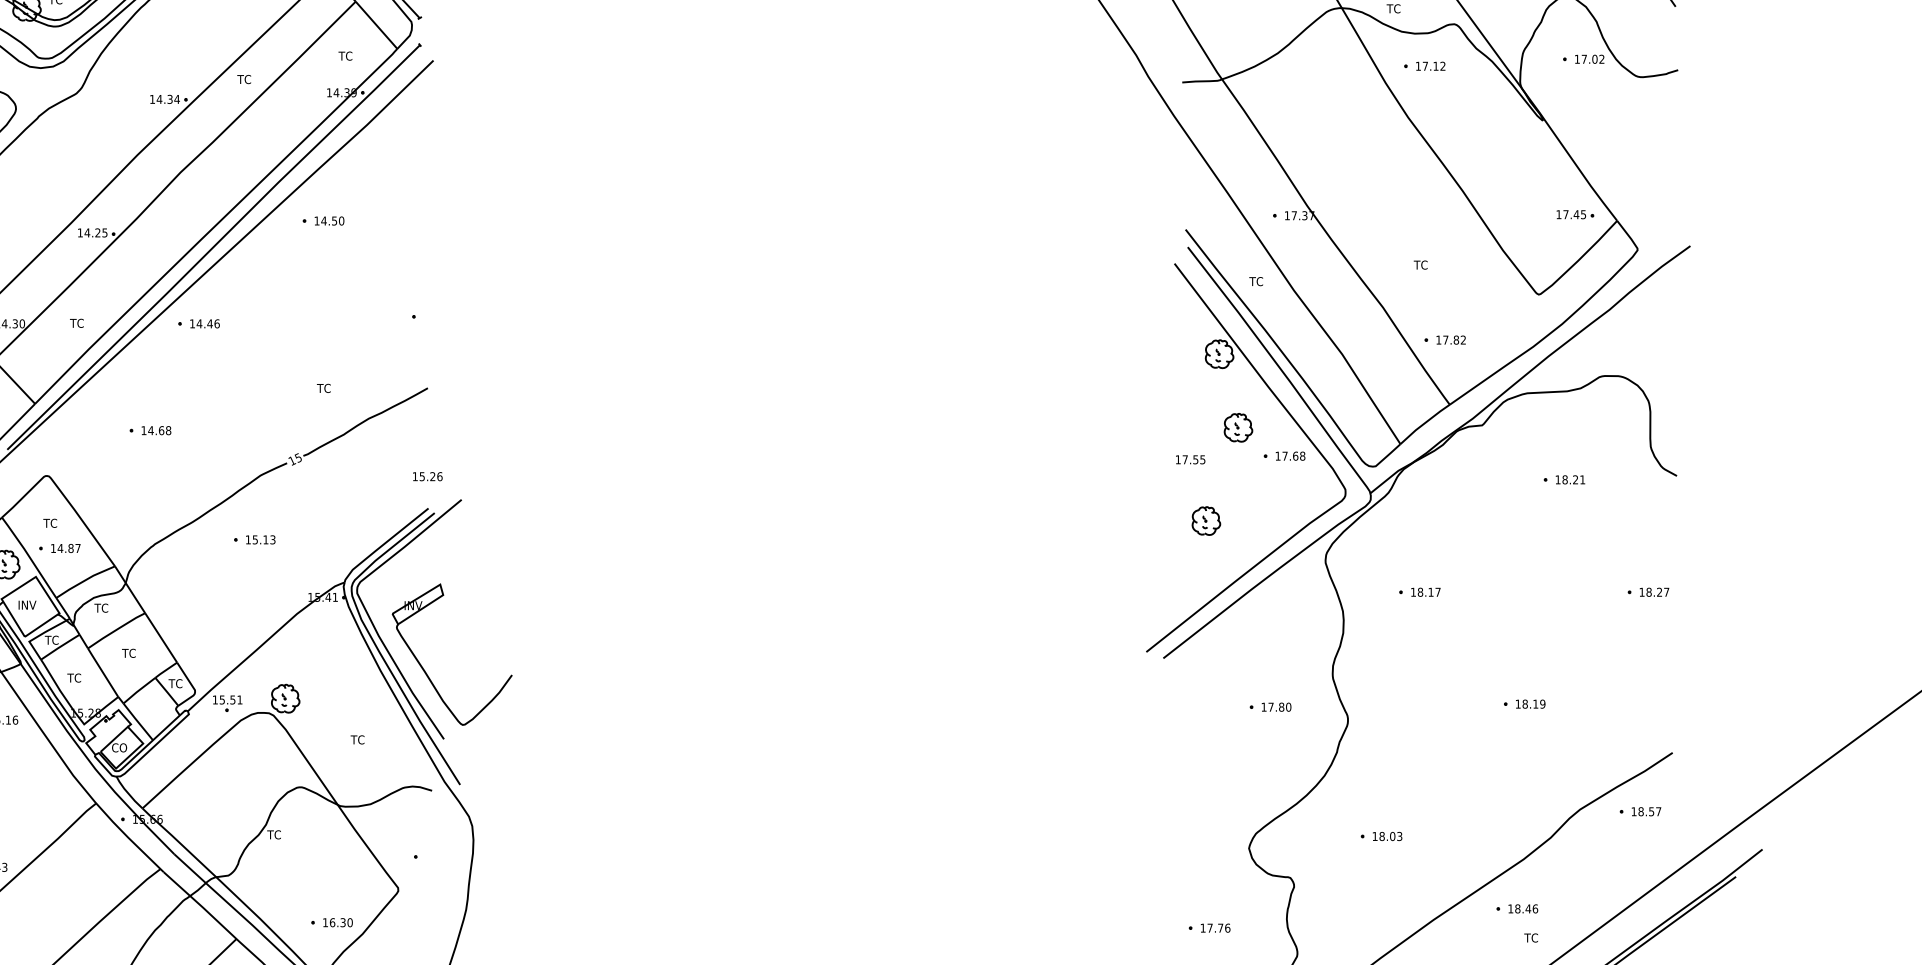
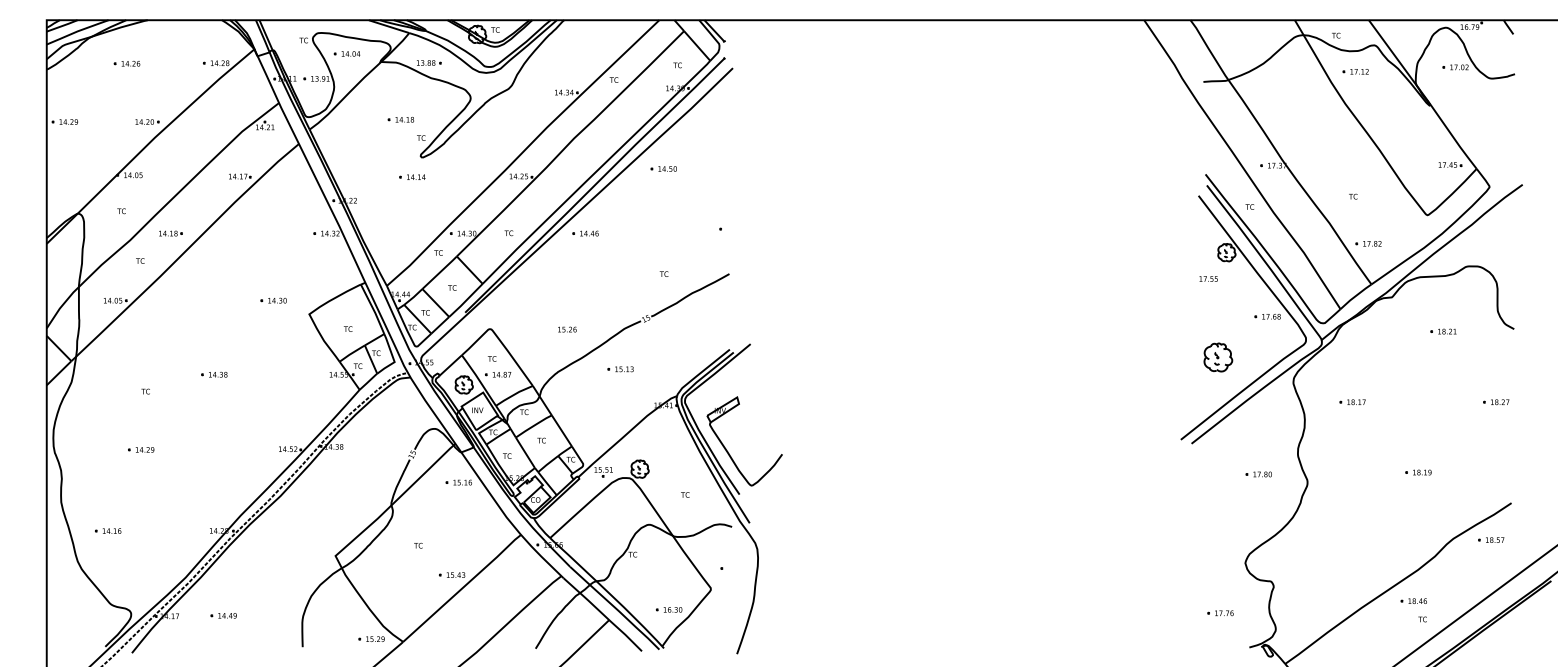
part: (1238, 427) -> (1238, 298), removed
part: (149, 430) -> (554, 300), removed
text: (1190, 458) -> (1208, 278), moved
text: (427, 476) -> (567, 329), moved
part: (1206, 521) -> (1218, 357), size x1.6
part: (1381, 836) -> (1328, 555), removed

